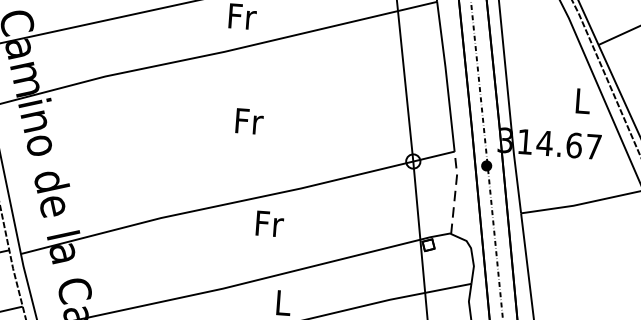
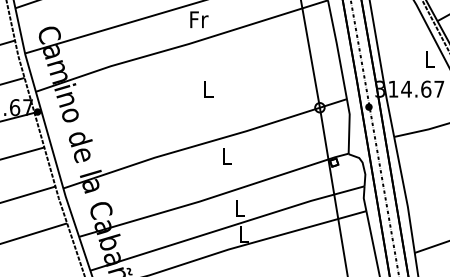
text: (250, 120) -> (209, 88), Fr -> L
line: (455, 191) -> (349, 125), dashed -> solid
text: (269, 224) -> (227, 156), Fr -> L

